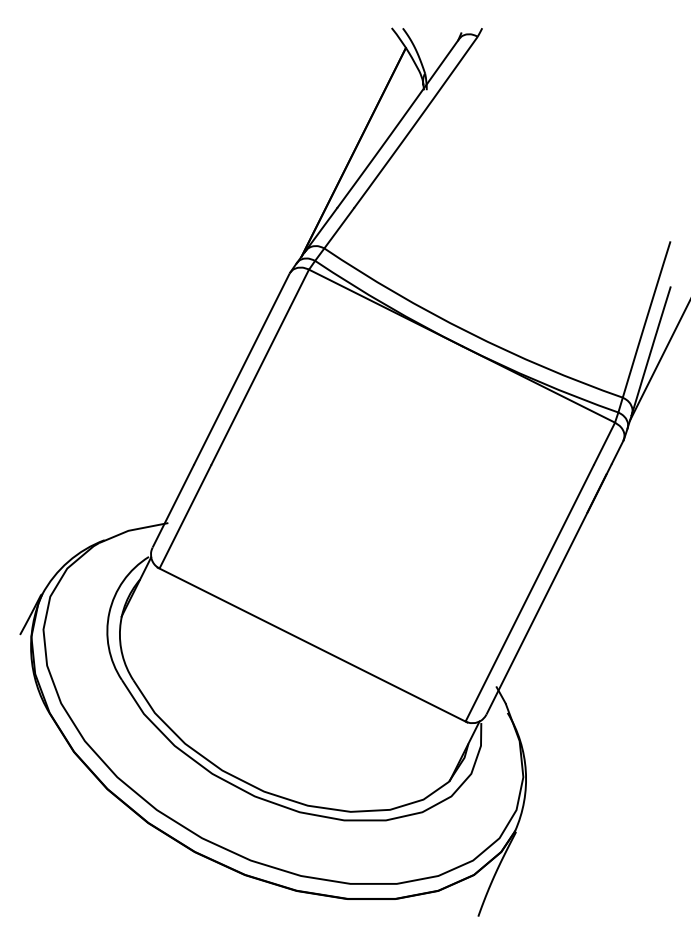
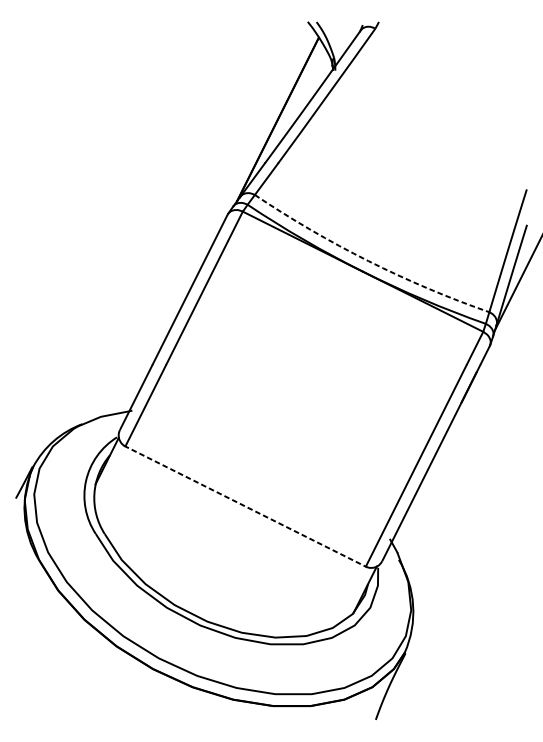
arc: (468, 332) -> (368, 261), solid -> dashed
line: (313, 645) -> (246, 506), solid -> dashed

